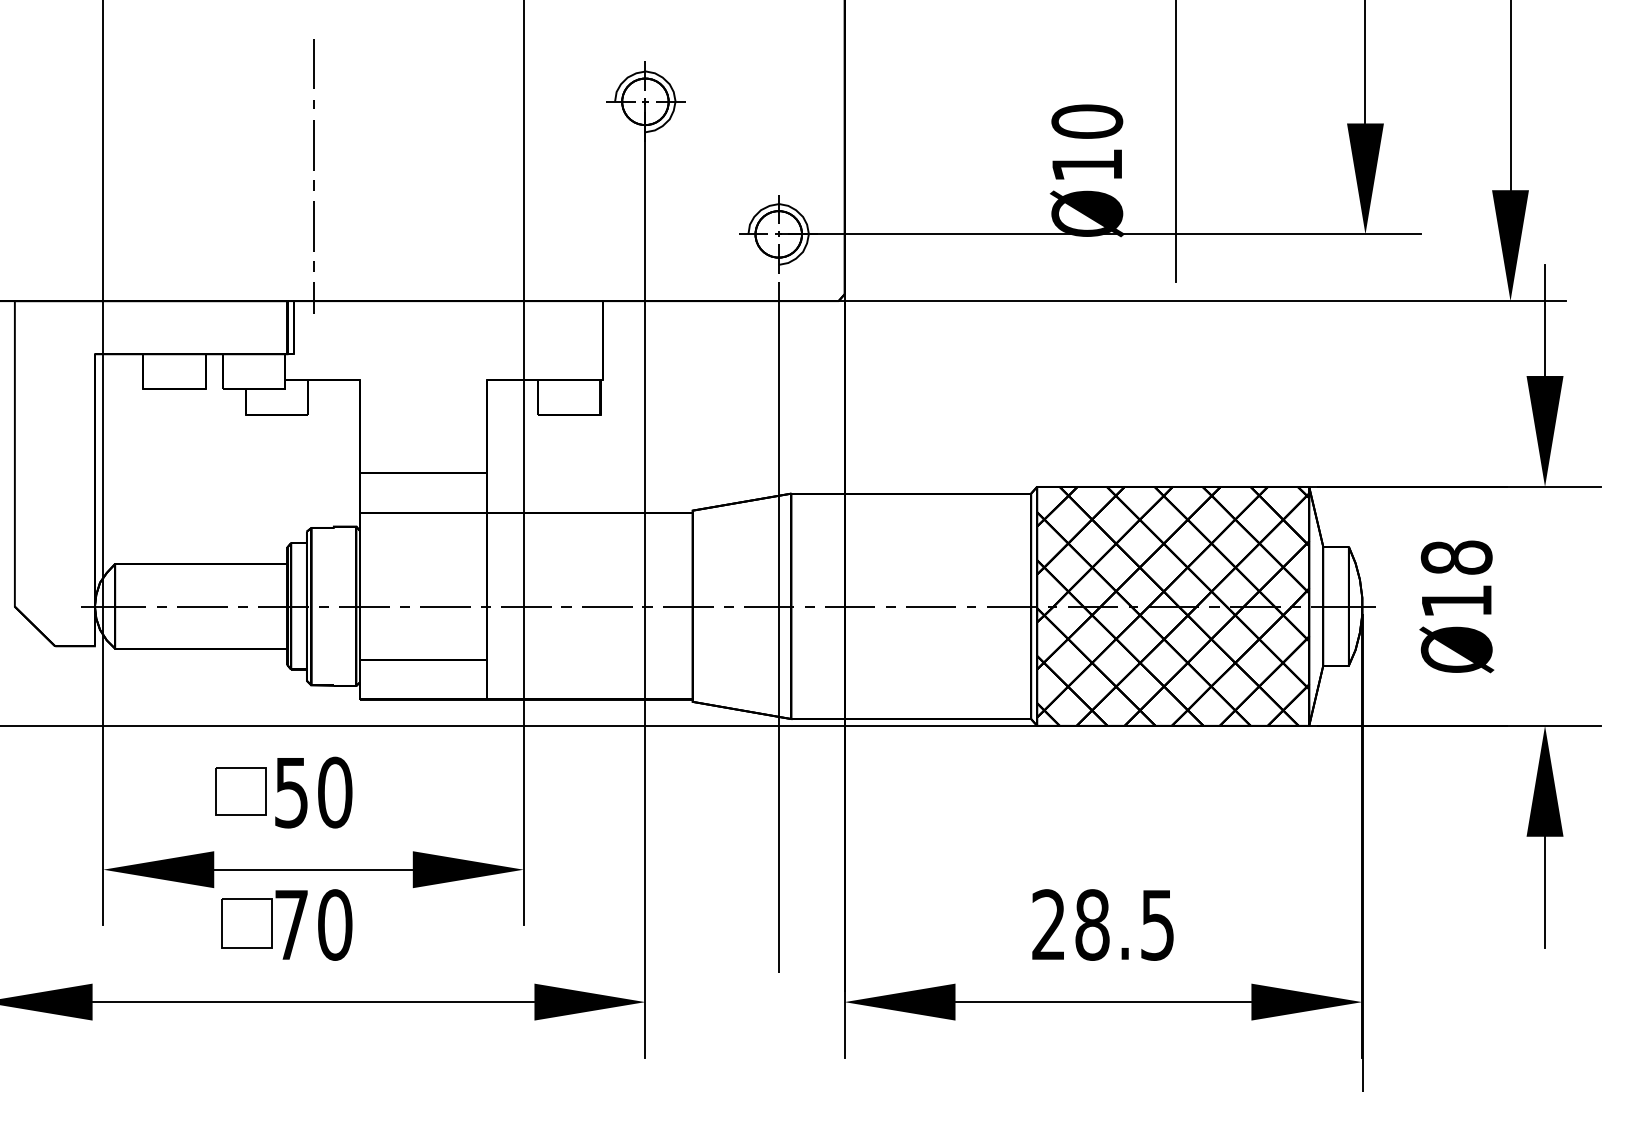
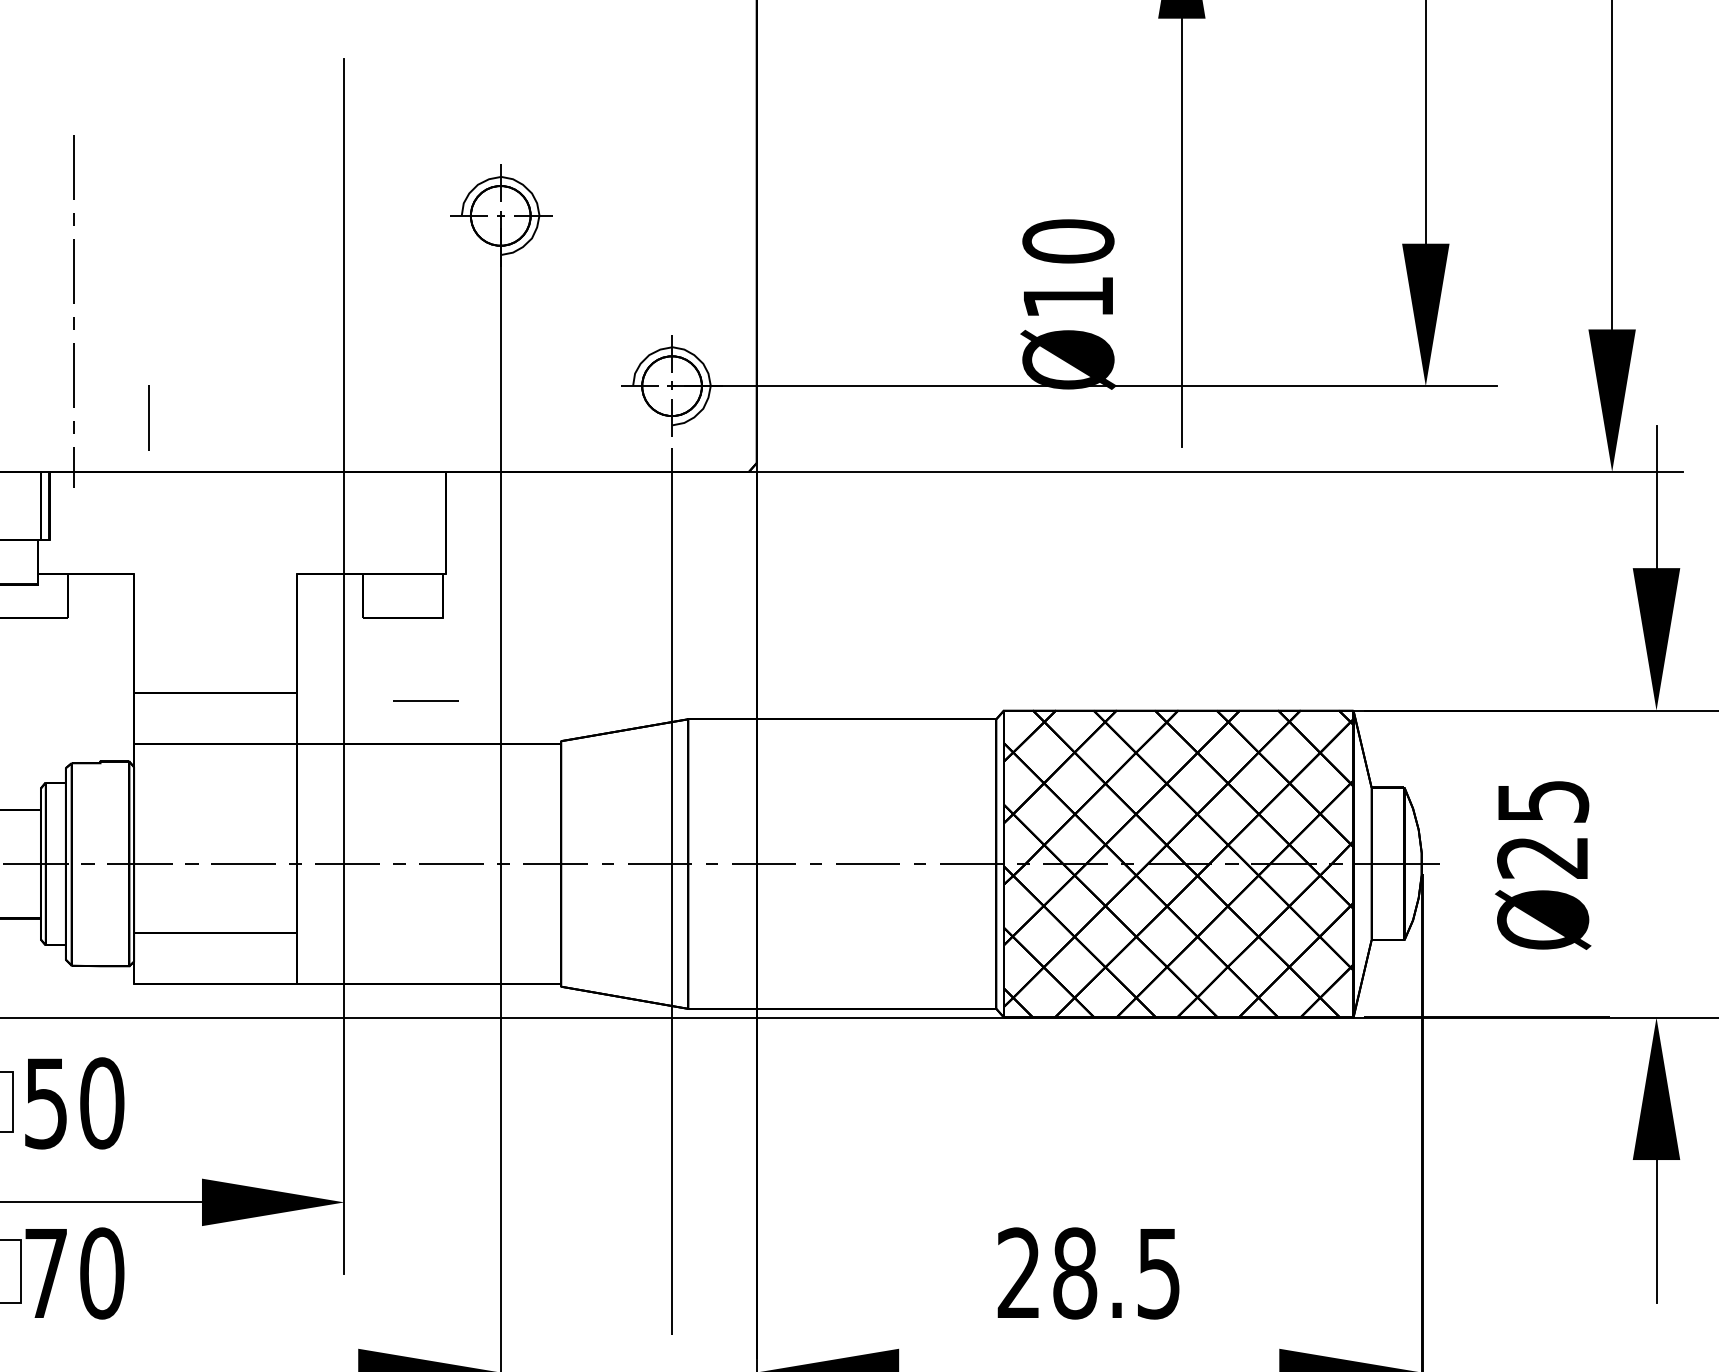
line: (371, 259) -> (148, 418), added
line: (587, 479) -> (426, 701), added
text: (1456, 578) -> (1542, 828), Ø18 -> Ø25

